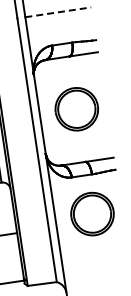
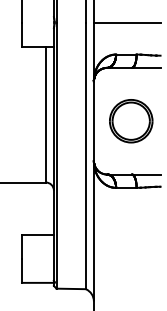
line: (58, 12) -> (127, 22), dashed -> solid
part: (92, 214) -> (131, 227), removed

